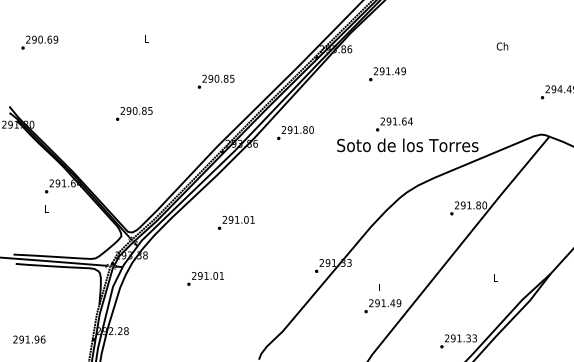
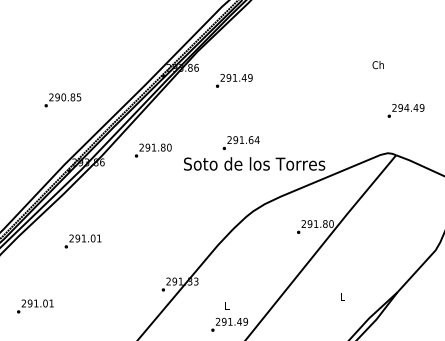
text: (502, 46) -> (378, 65), moved
text: (387, 74) -> (234, 81), moved
text: (295, 132) -> (153, 150), moved
text: (205, 278) -> (35, 306), moved

